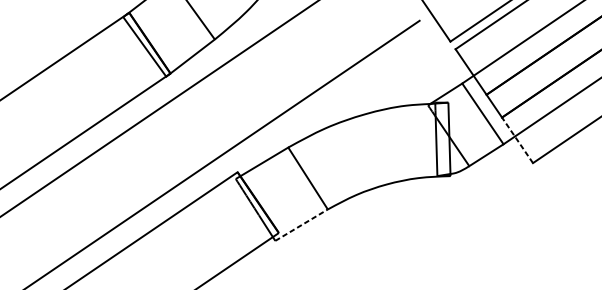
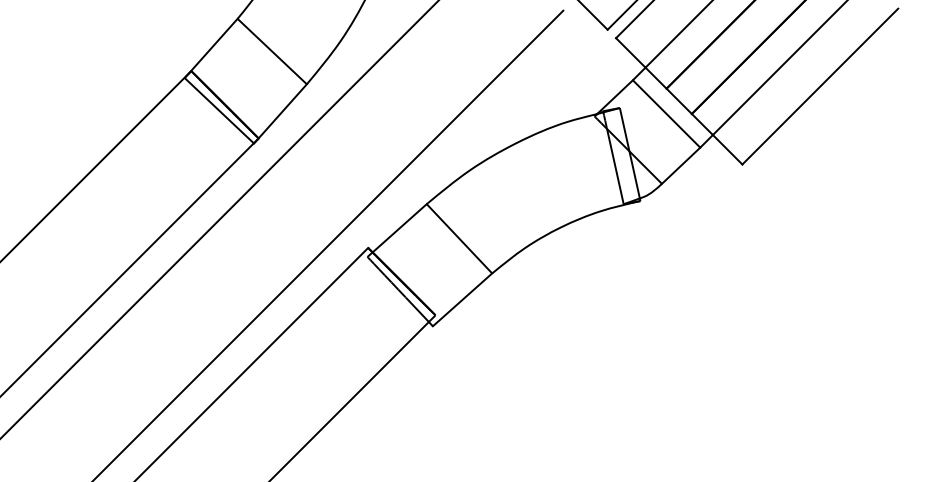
line: (517, 140) -> (717, 139), dashed -> solid
line: (301, 224) -> (462, 299), dashed -> solid

